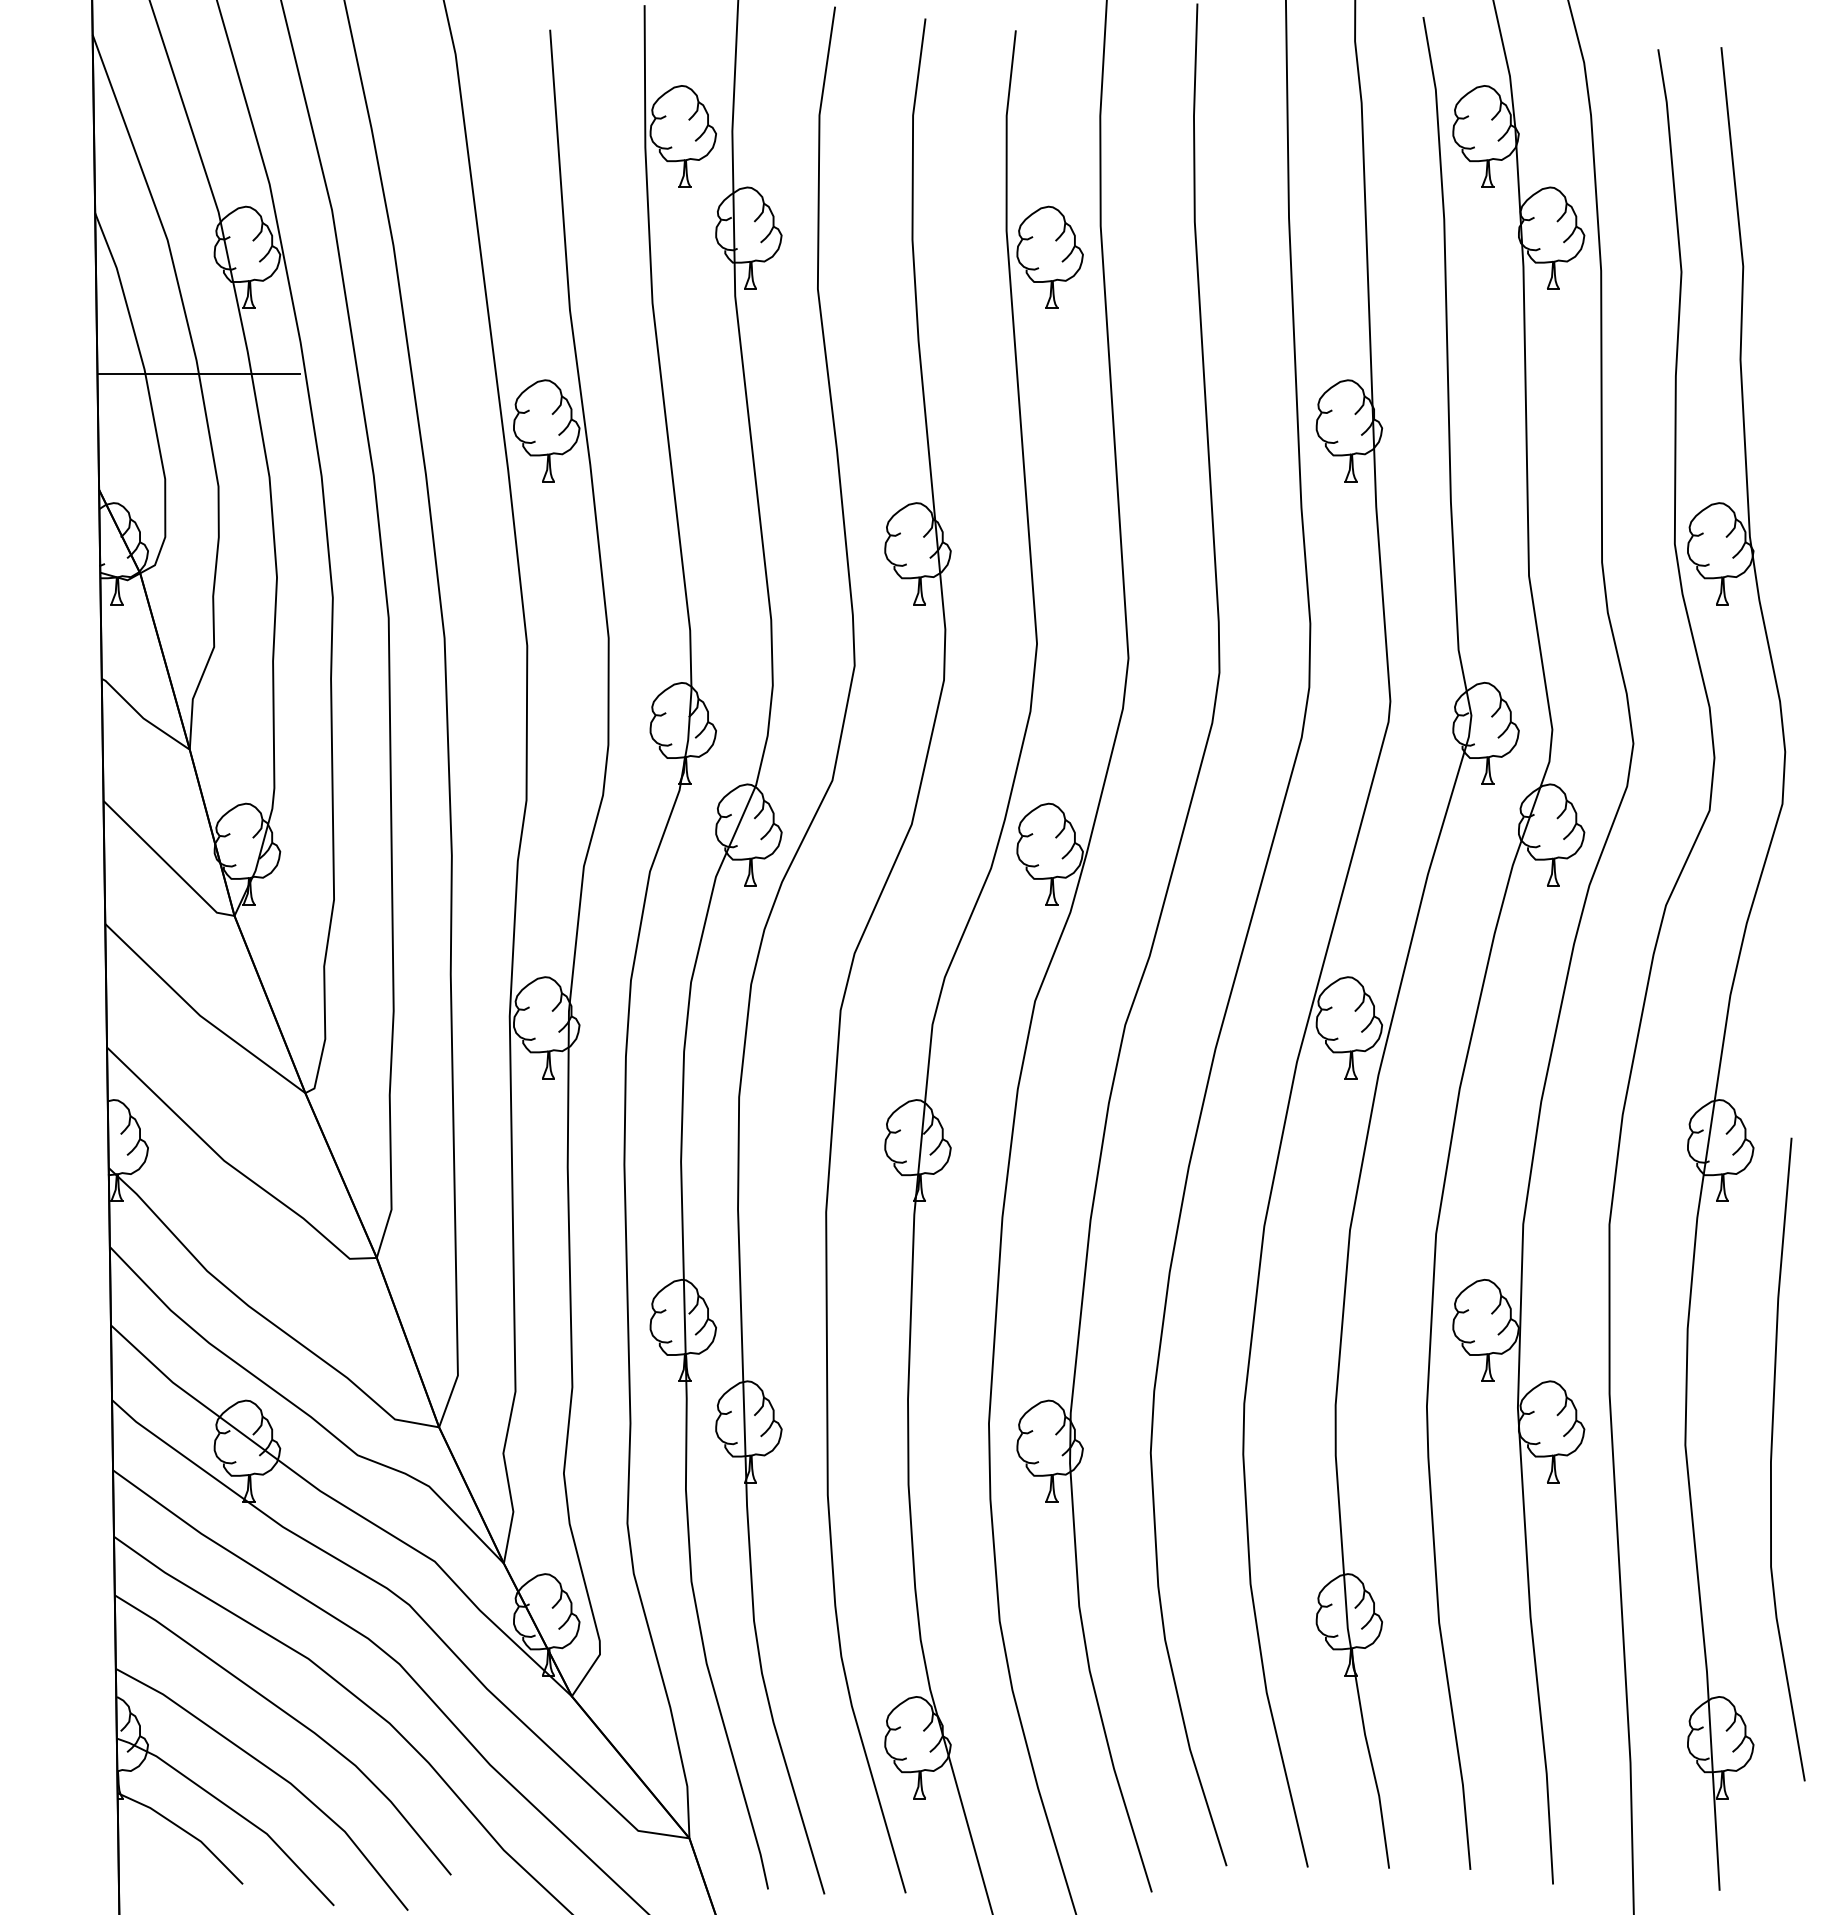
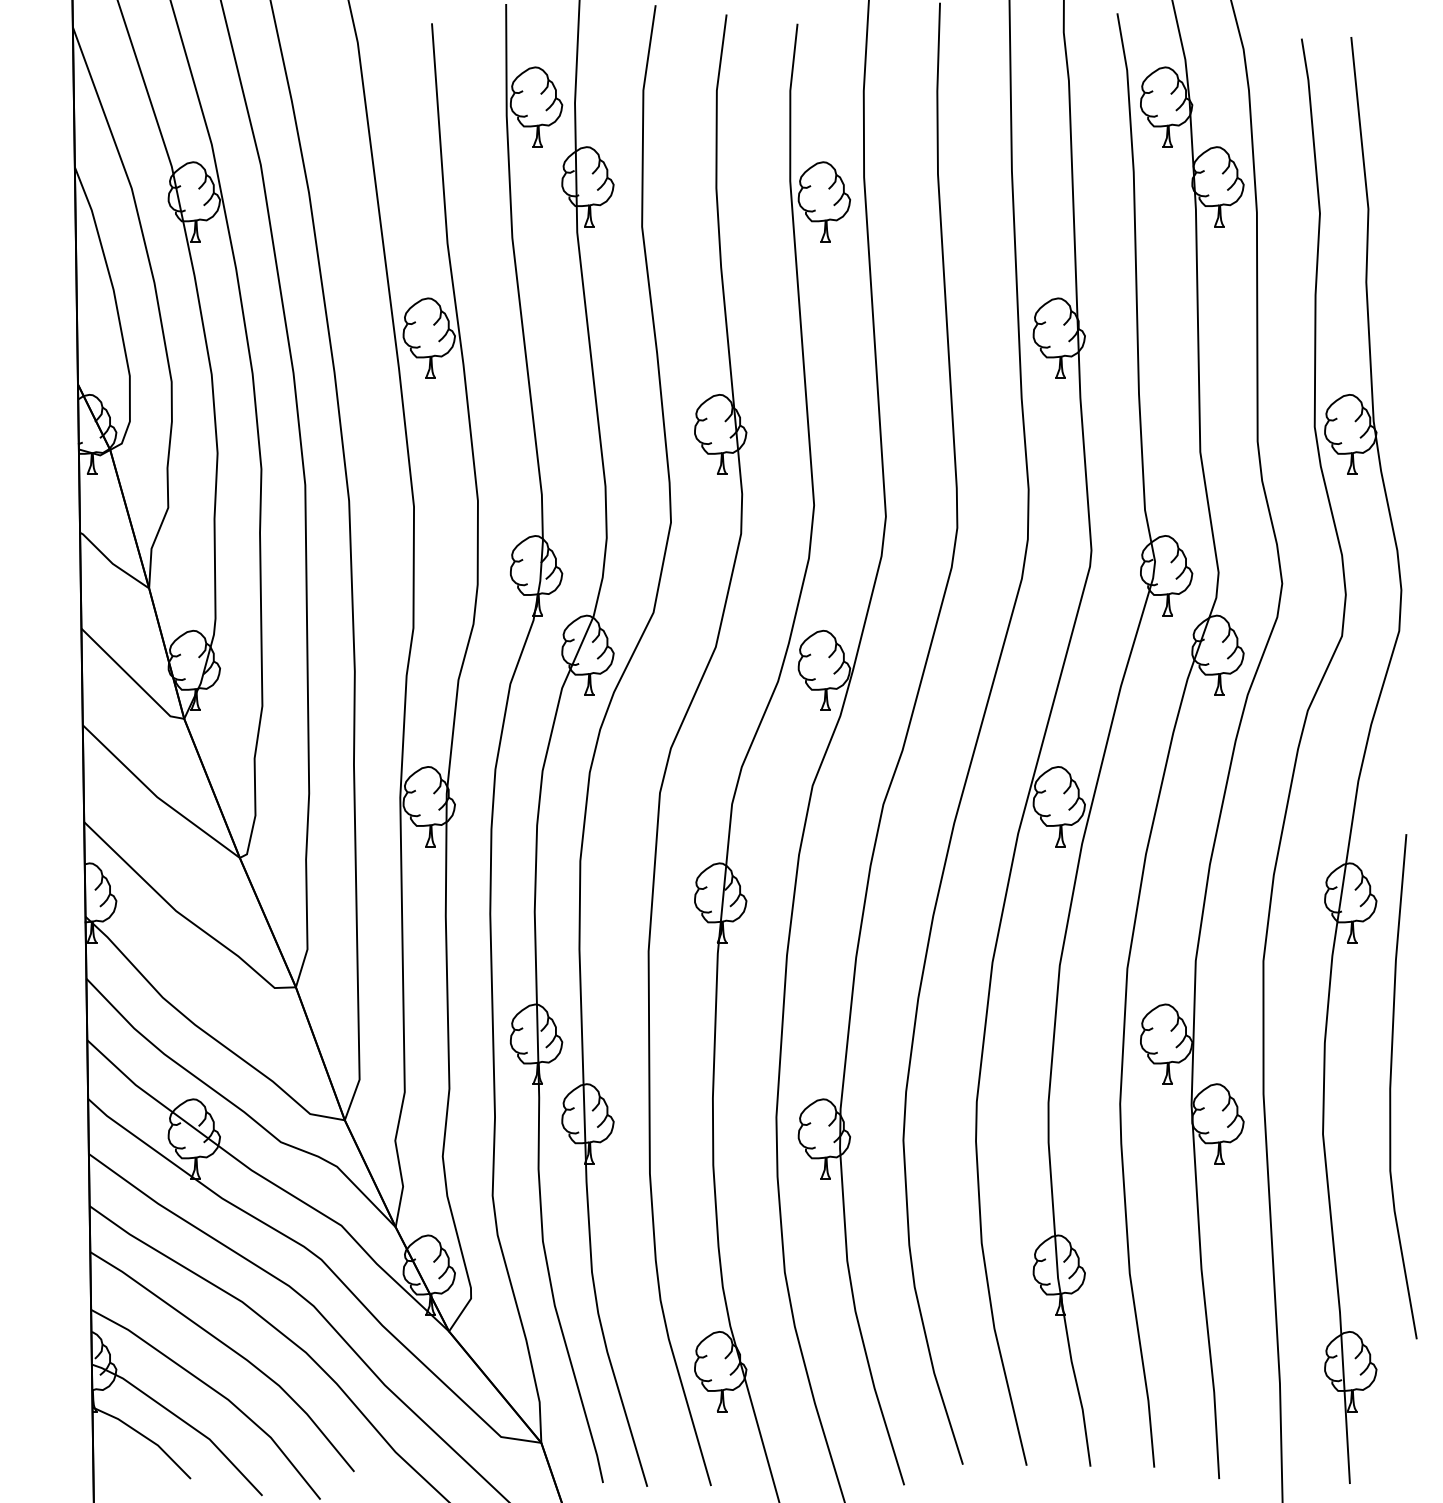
line: (198, 374) -> (155, 293), removed
curve: (1772, 1457) -> (1391, 1085), moved

